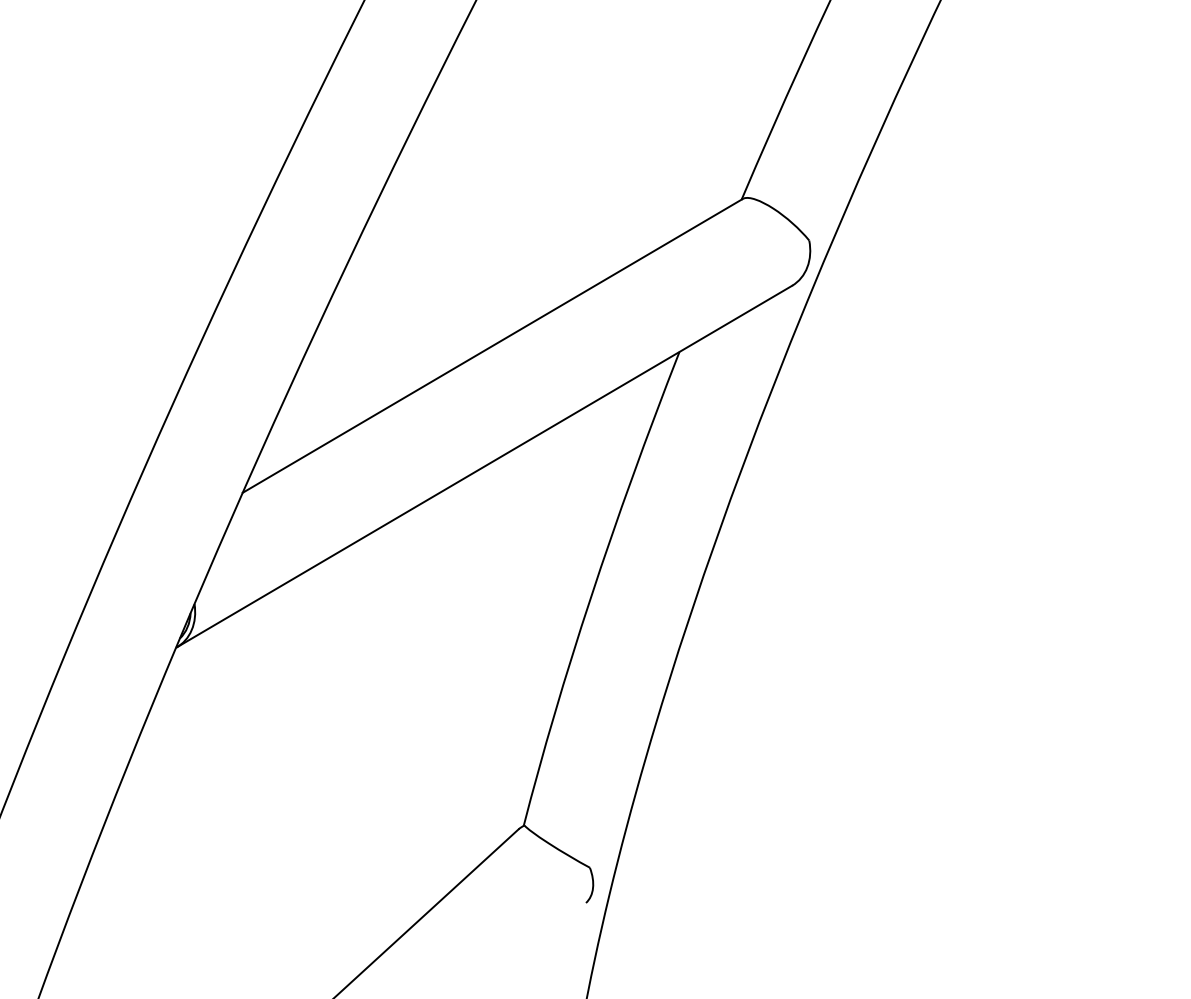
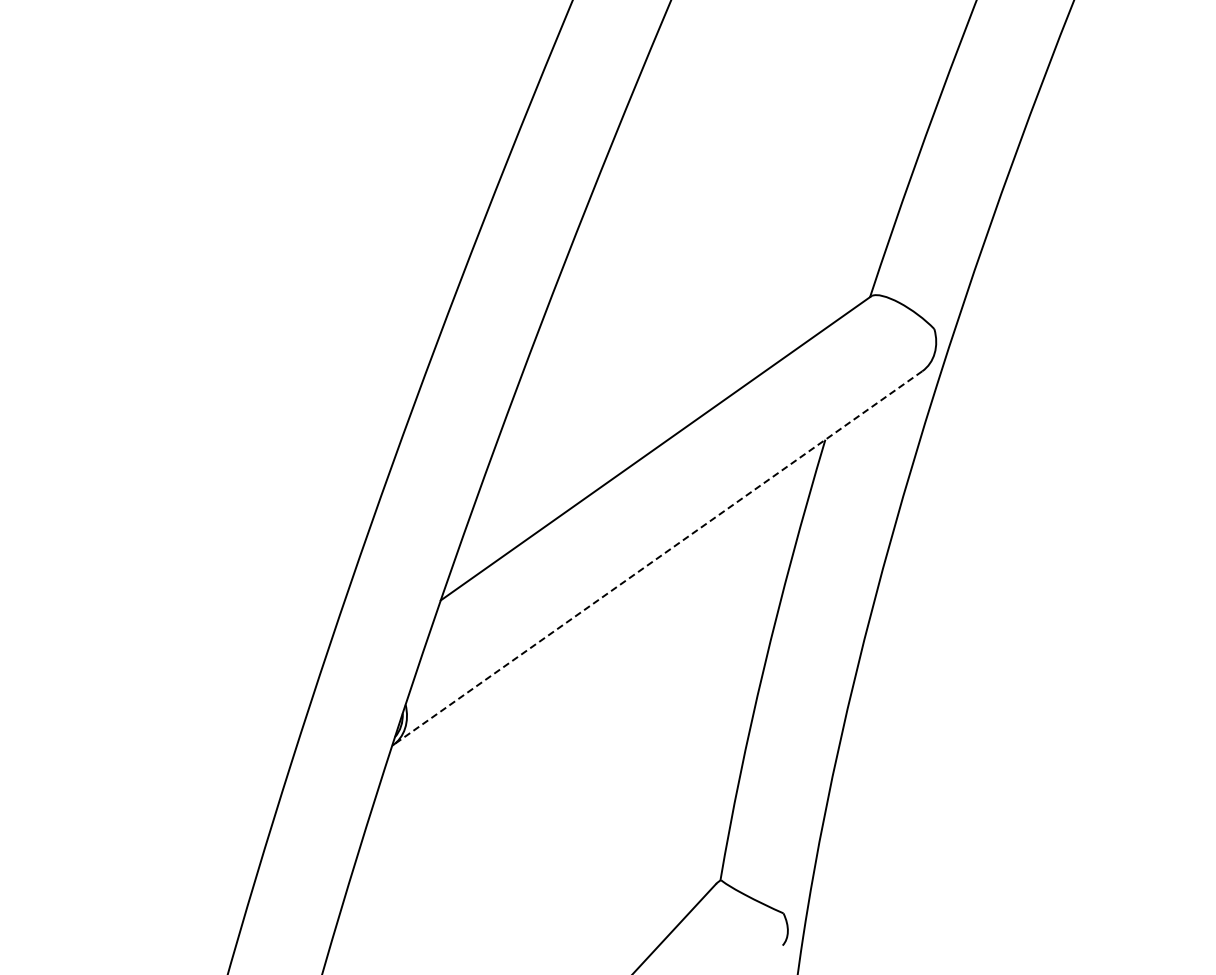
line: (484, 466) -> (657, 558), solid -> dashed

